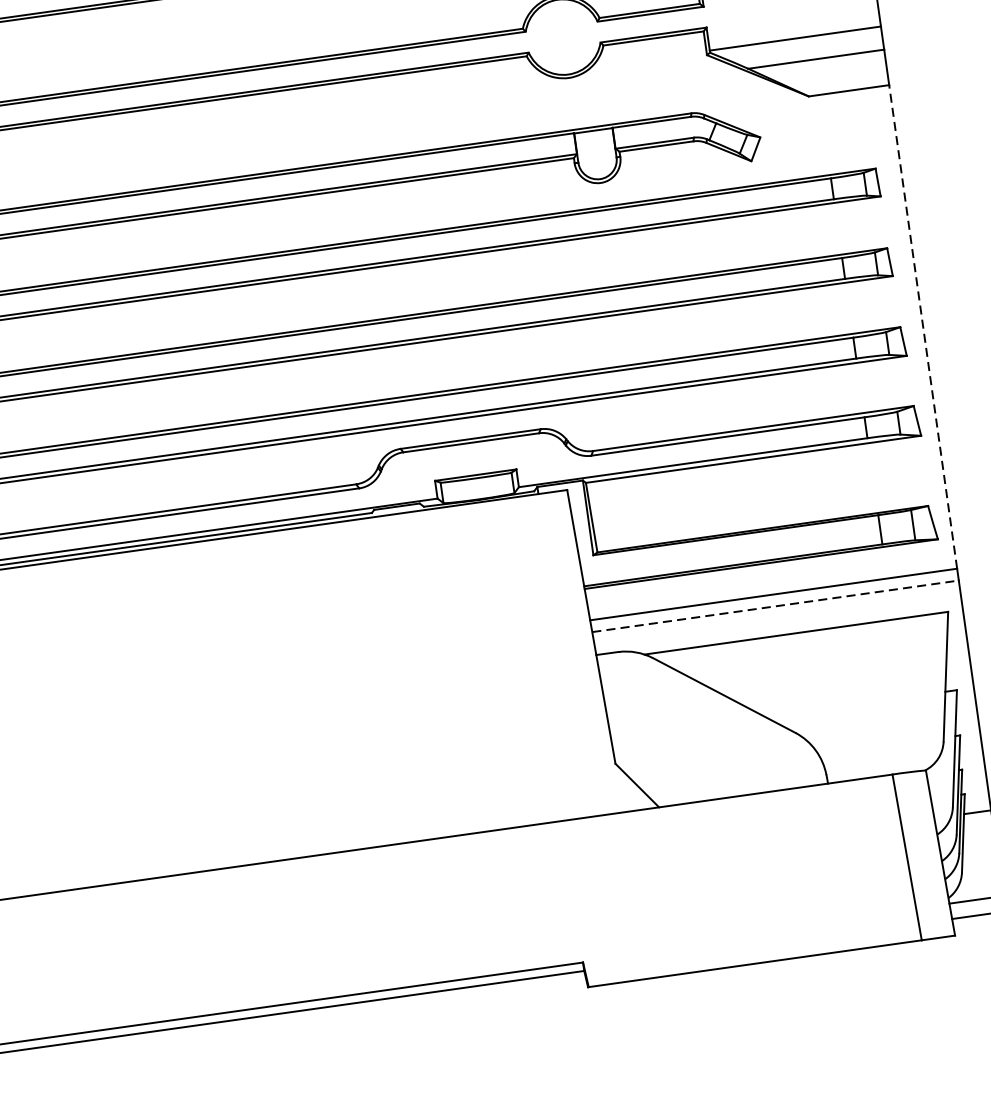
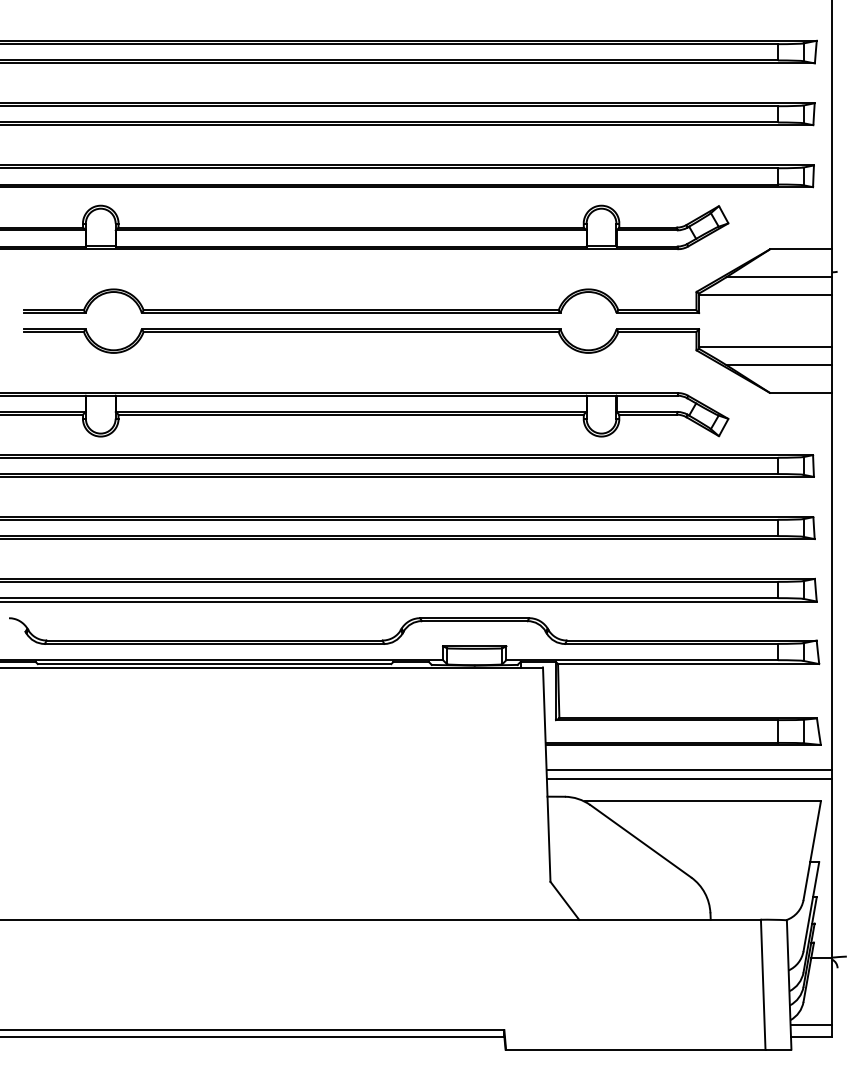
line: (923, 326) -> (832, 580), dashed -> solid
line: (775, 606) -> (689, 778), dashed -> solid

